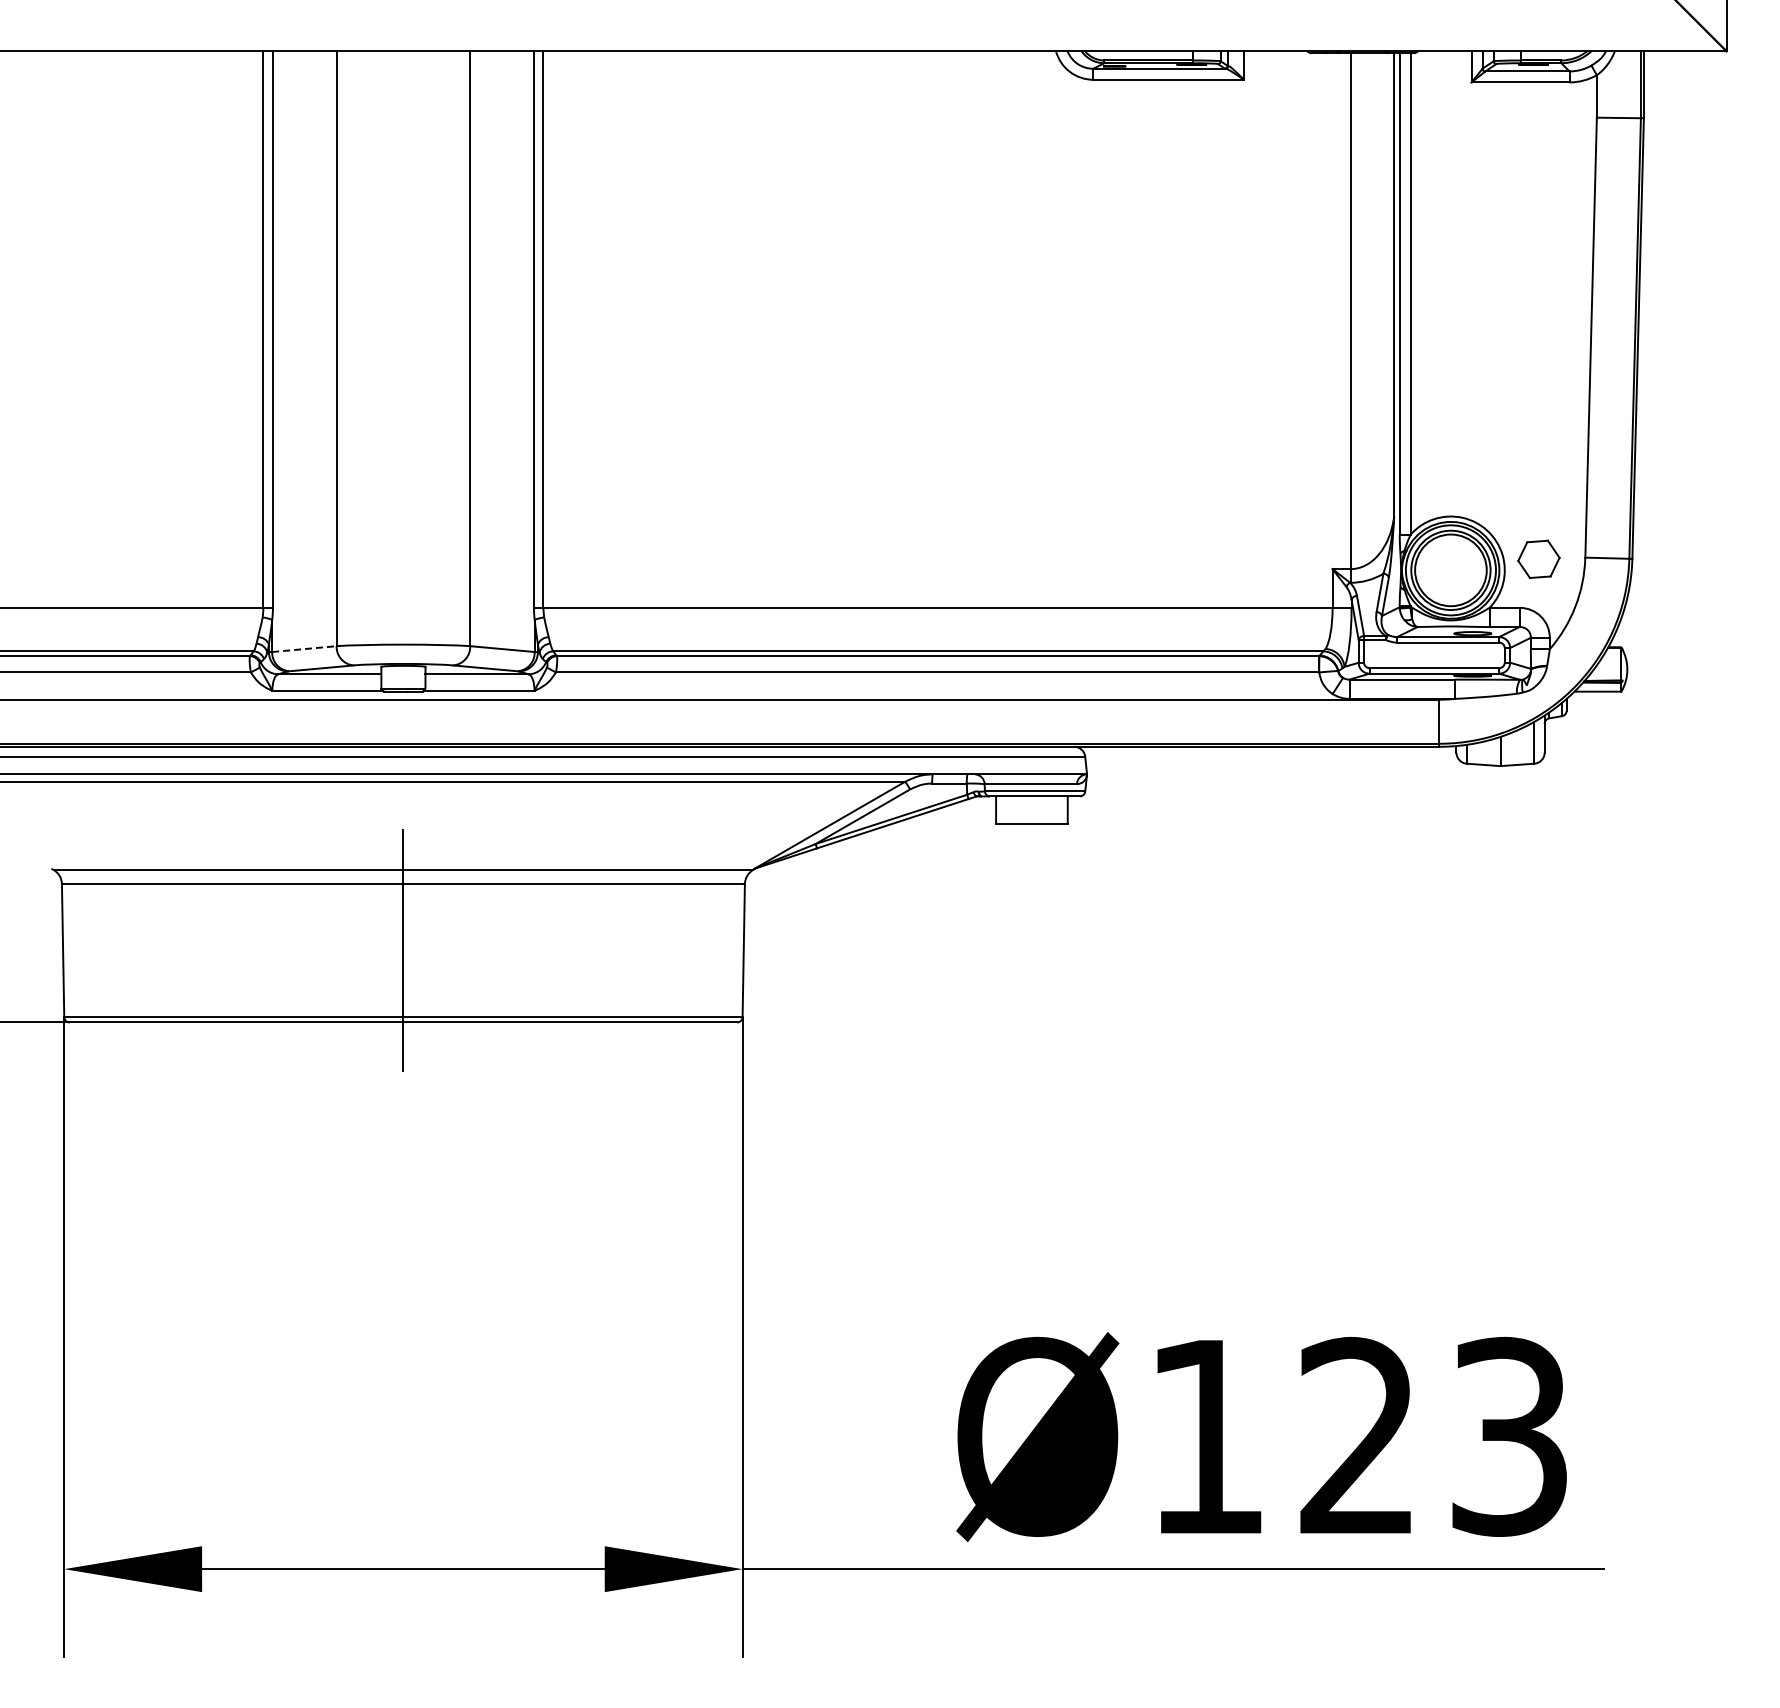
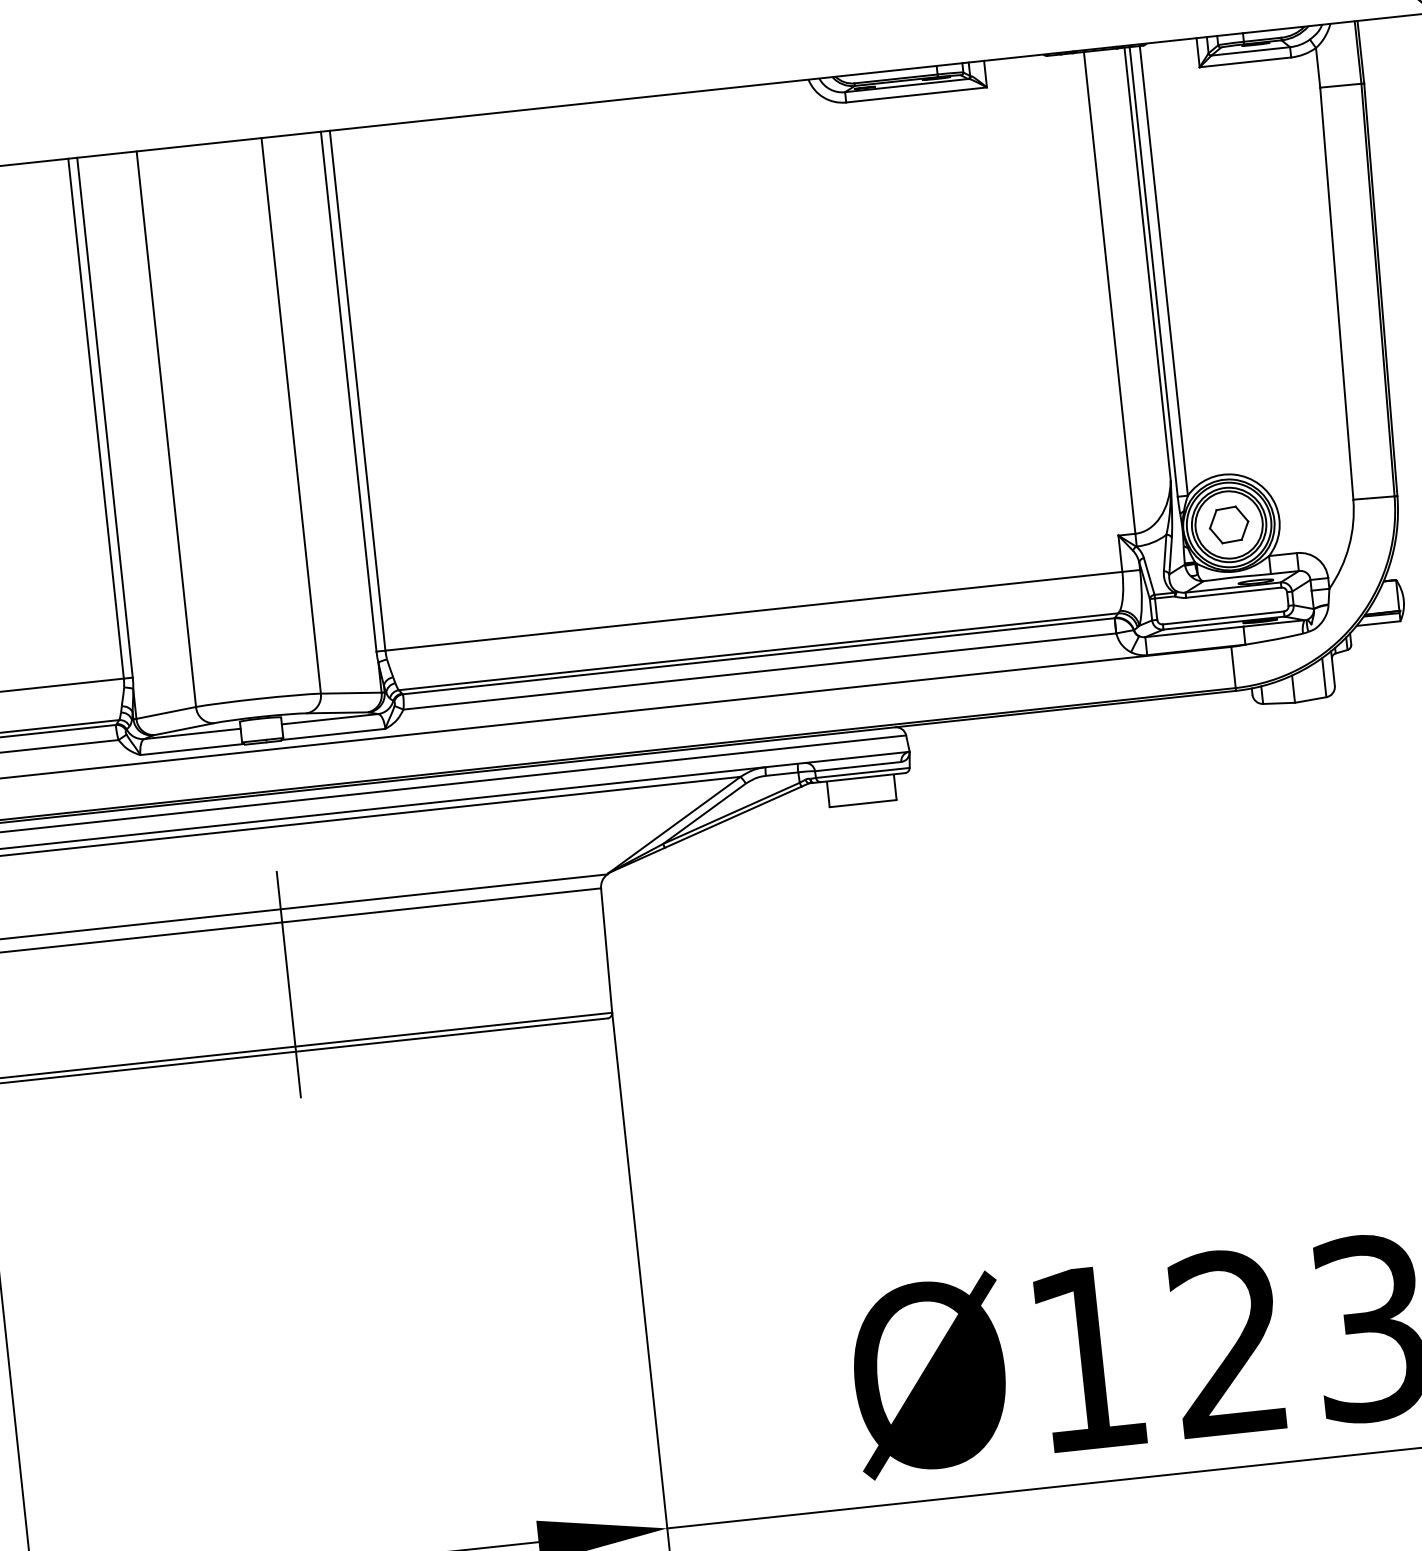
part: (1538, 559) -> (1228, 525), moved
line: (304, 649) -> (166, 713), dashed -> solid

